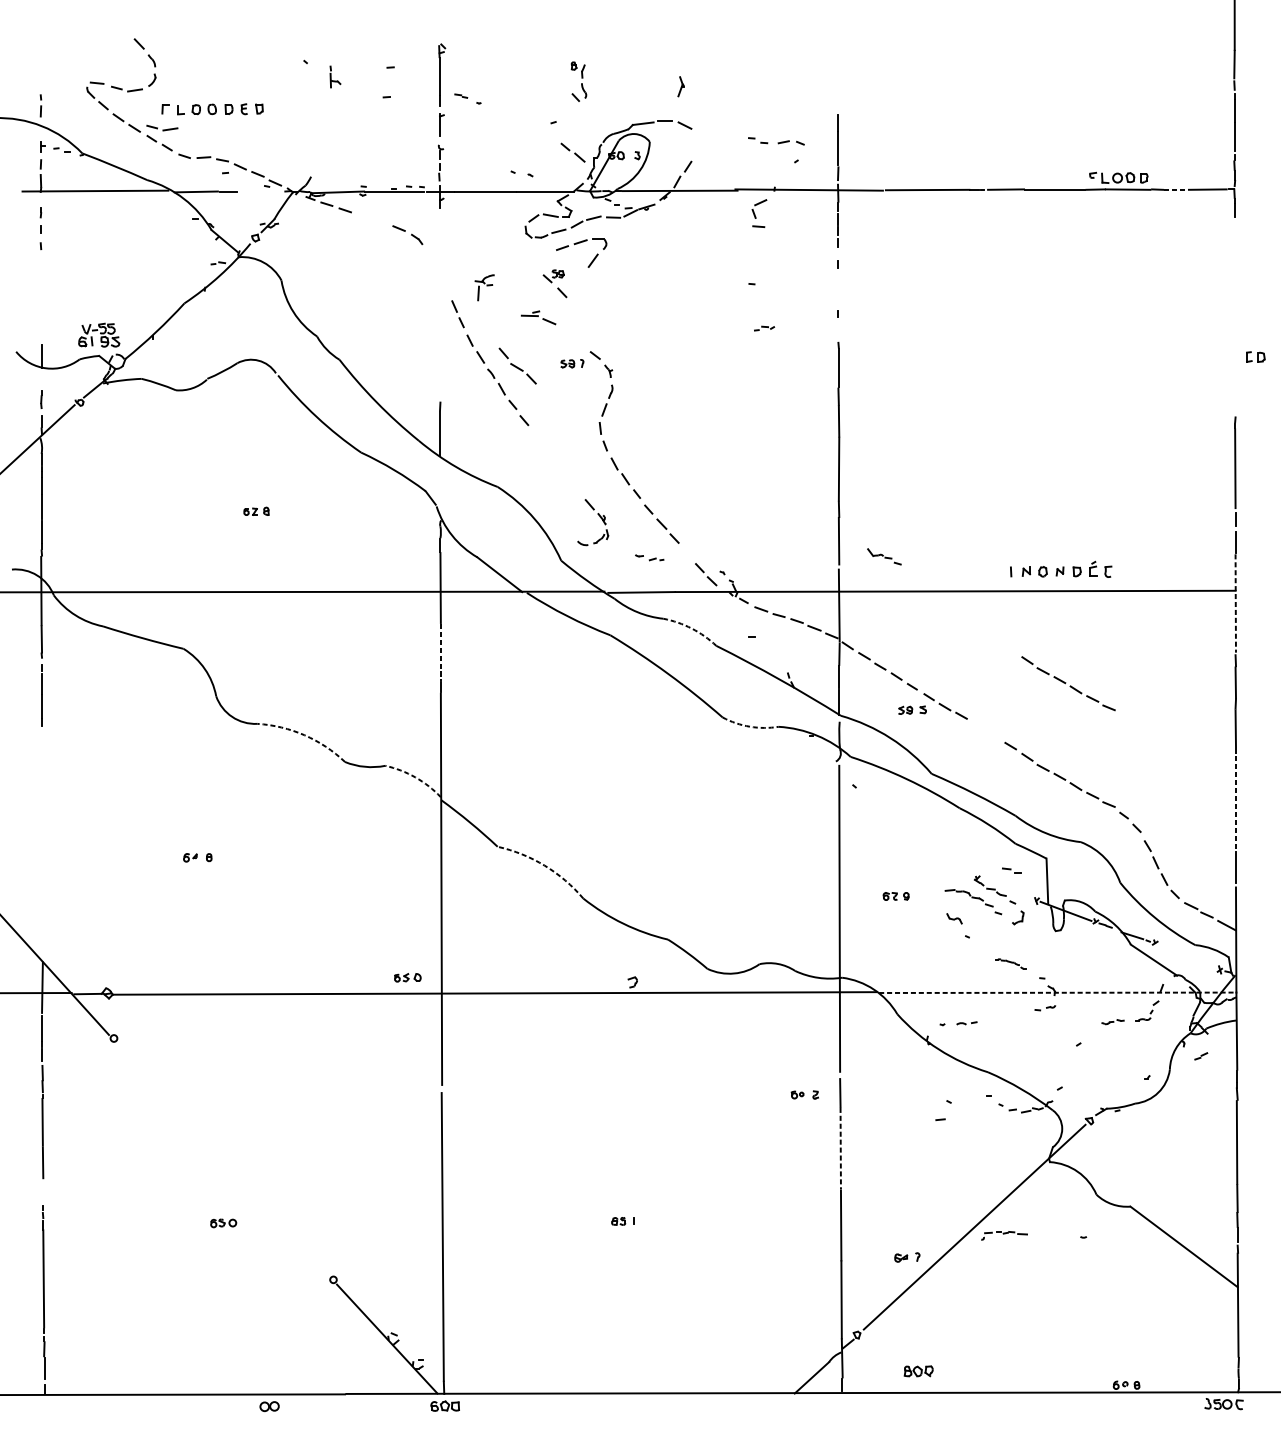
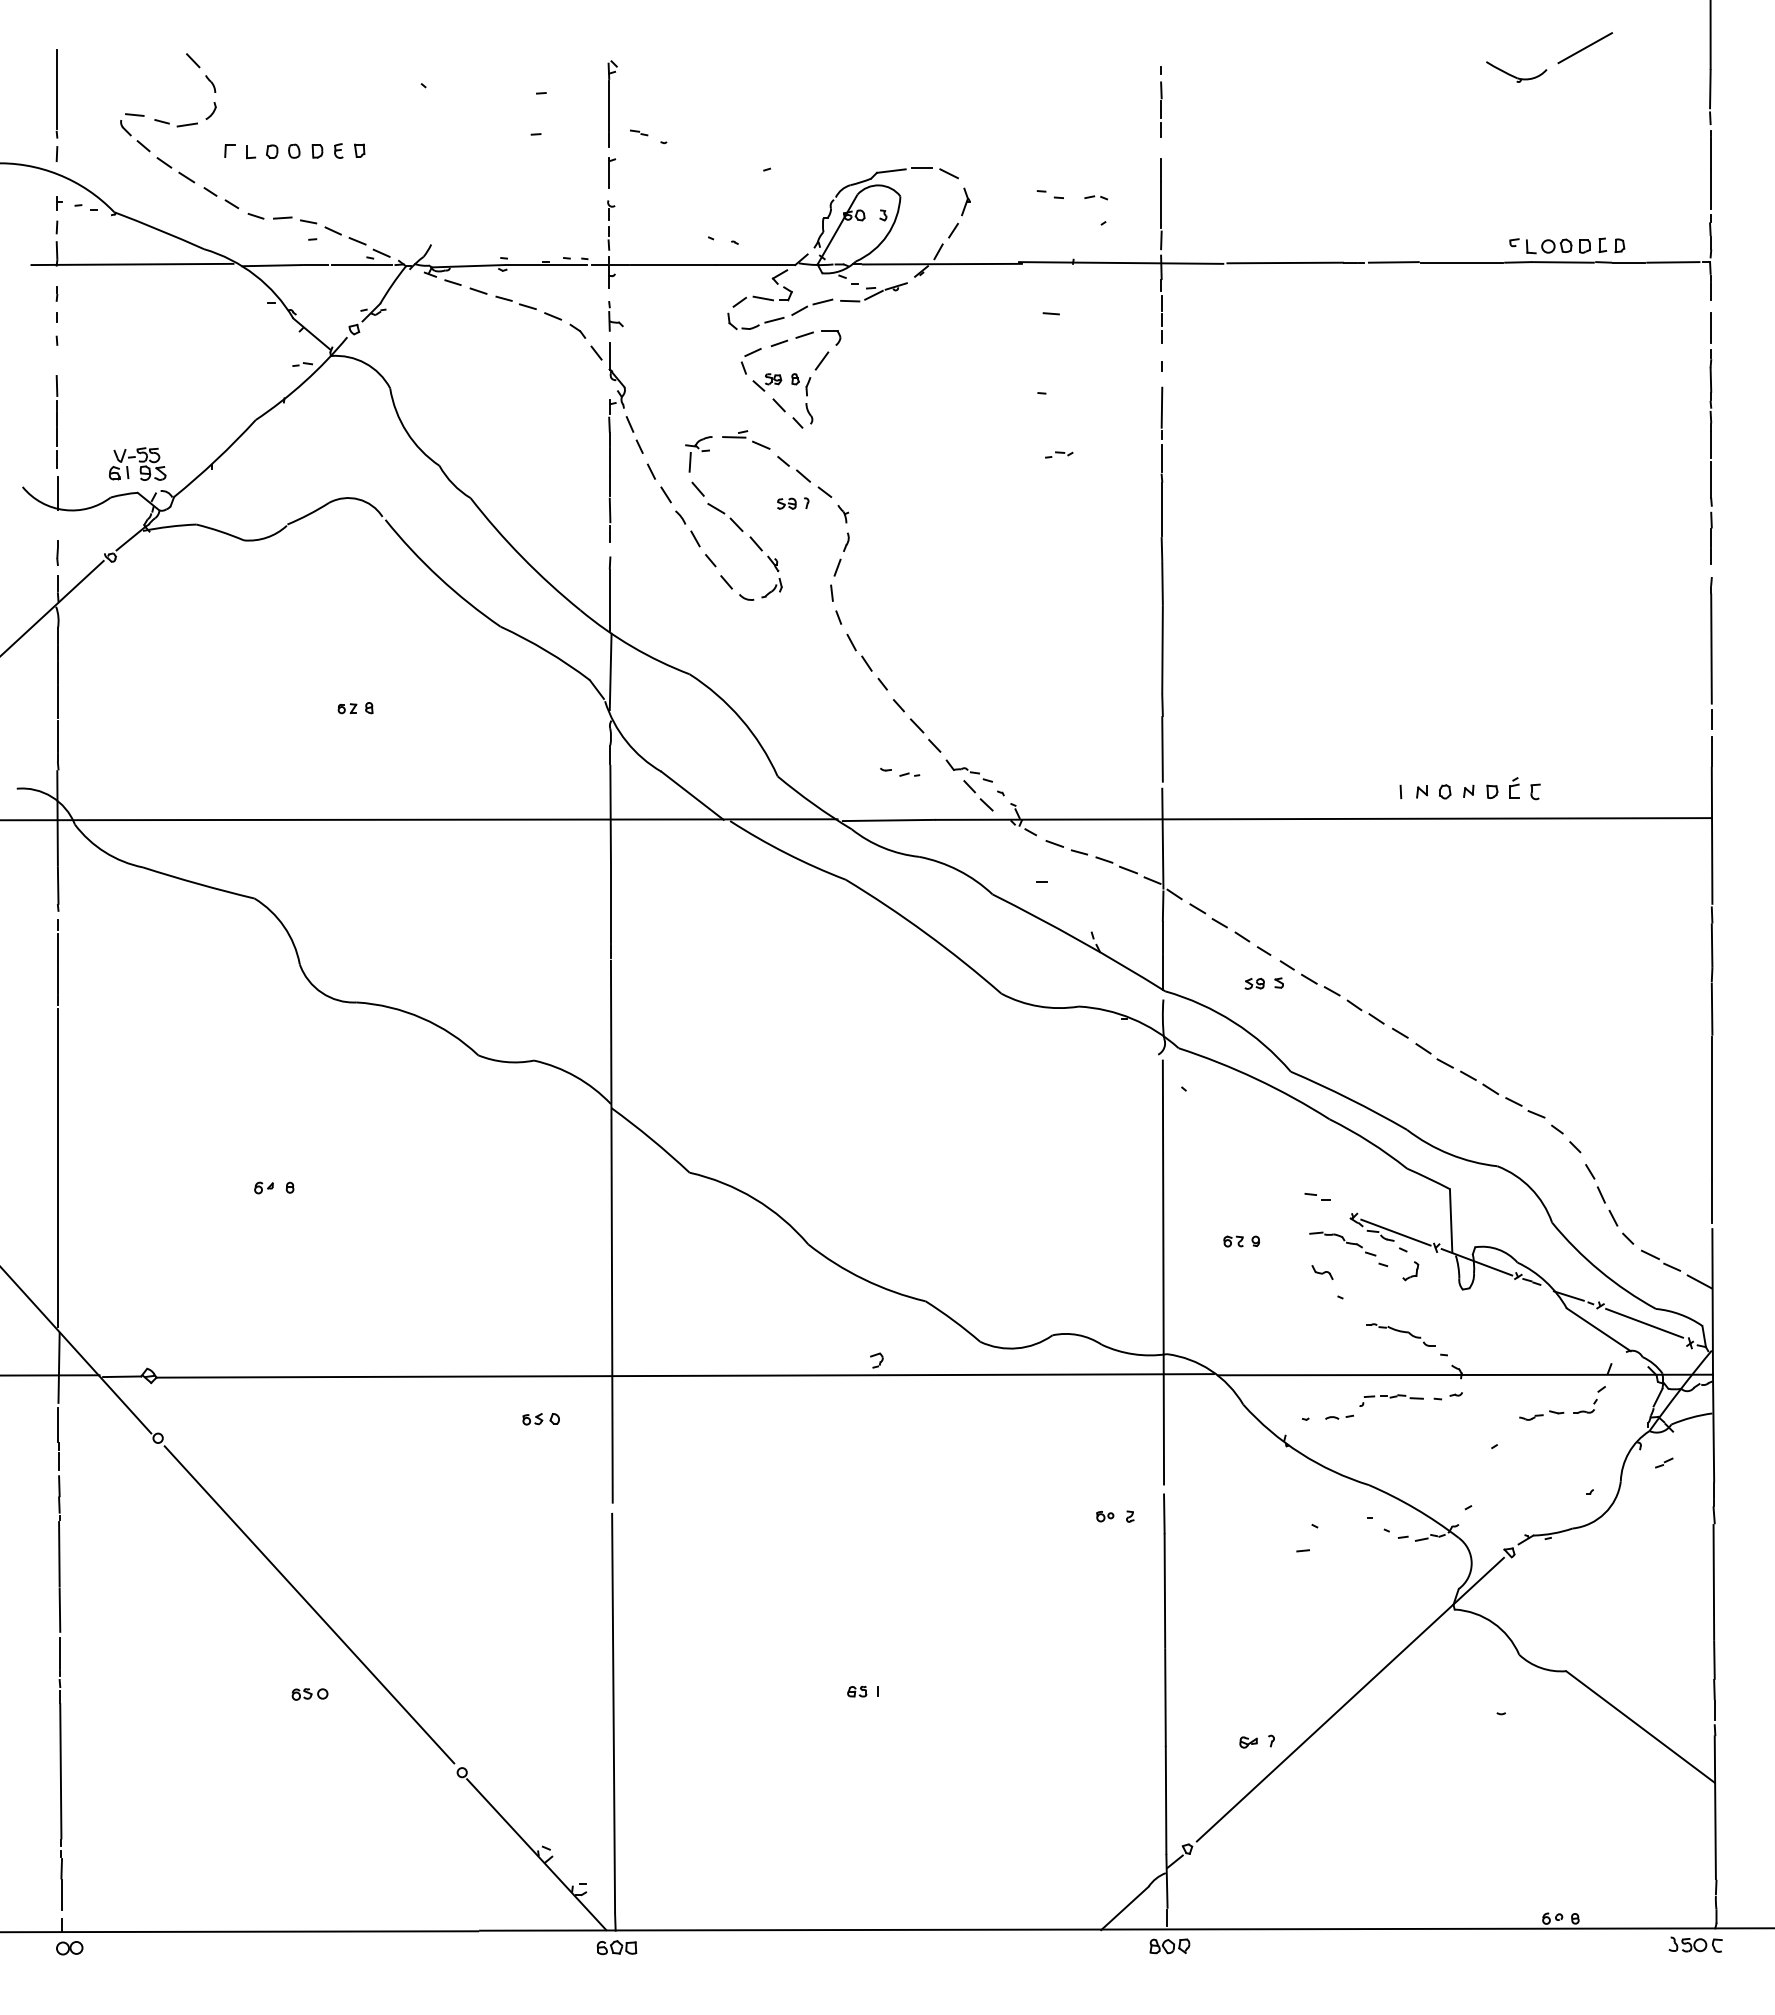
line: (1143, 35) -> (1584, 48), added
part: (1094, 51) -> (1516, 71), added
line: (40, 64) -> (56, 88), added
line: (838, 73) -> (1161, 101), added
part: (335, 77) -> (615, 316), moved
part: (579, 81) -> (802, 400), moved
part: (680, 86) -> (965, 201), moved
part: (161, 128) -> (224, 177), removed
part: (790, 142) -> (1095, 197), size x0.62
part: (573, 152) -> (794, 469), moved
line: (1176, 189) -> (1629, 262), dashed -> solid
line: (260, 191) -> (361, 265), added
part: (758, 209) -> (750, 361), moved
part: (371, 218) -> (515, 302), added
part: (484, 287) -> (698, 454), moved
line: (838, 294) -> (1161, 407), added
part: (40, 304) -> (56, 421), added
part: (1234, 316) -> (1710, 438), added
part: (438, 319) -> (607, 442), added
line: (838, 331) -> (1161, 458), added
part: (1255, 357) -> (1611, 245), moved
line: (440, 484) -> (610, 671), added
part: (600, 517) -> (770, 561), moved
part: (883, 556) -> (968, 770), moved
line: (1236, 604) -> (1712, 836), dashed -> solid
arc: (691, 628) -> (958, 870), dashed -> solid
line: (440, 652) -> (610, 903), dashed -> solid
part: (1068, 683) -> (1480, 946), removed
arc: (750, 726) -> (1039, 1006), dashed -> solid
part: (985, 730) -> (1365, 1011), added
arc: (304, 735) -> (422, 1018), dashed -> solid
arc: (415, 777) -> (575, 1076), dashed -> solid
line: (1236, 800) -> (1712, 1108), dashed -> solid
line: (41, 843) -> (57, 1167), added
arc: (544, 865) -> (754, 1198), dashed -> solid
part: (1011, 870) -> (1317, 1196), moved
line: (1007, 889) -> (1395, 1232), added
line: (1186, 954) -> (1644, 1322), added
part: (1010, 963) -> (1400, 1334), size x1.67
part: (407, 977) -> (540, 1419), moved
line: (1058, 992) -> (1466, 1374), dashed -> solid
part: (1112, 1022) -> (1541, 1415), size x1.43
line: (840, 1149) -> (1164, 1591), dashed -> solid
line: (223, 1158) -> (309, 1604), added
line: (43, 1193) -> (60, 1652), added
part: (1004, 1235) -> (1391, 1400), moved
part: (918, 1371) -> (1169, 1946), moved
part: (269, 1406) -> (69, 1948), moved

